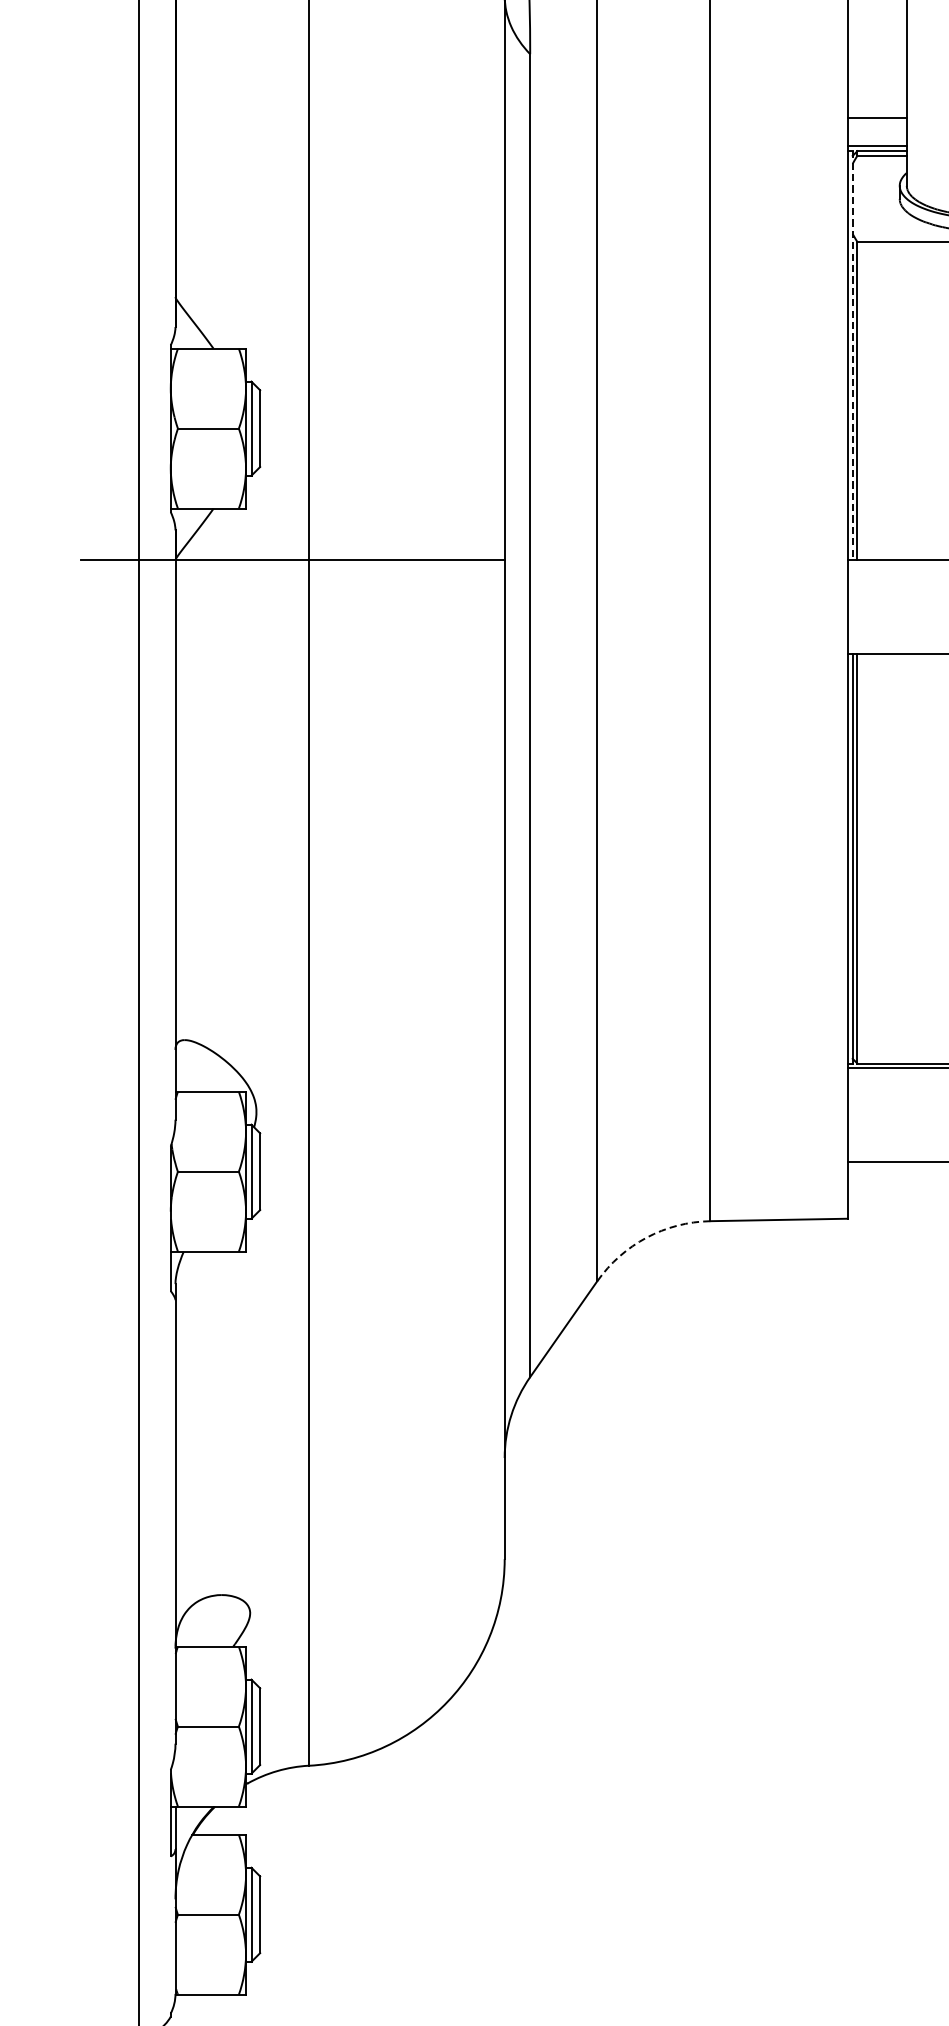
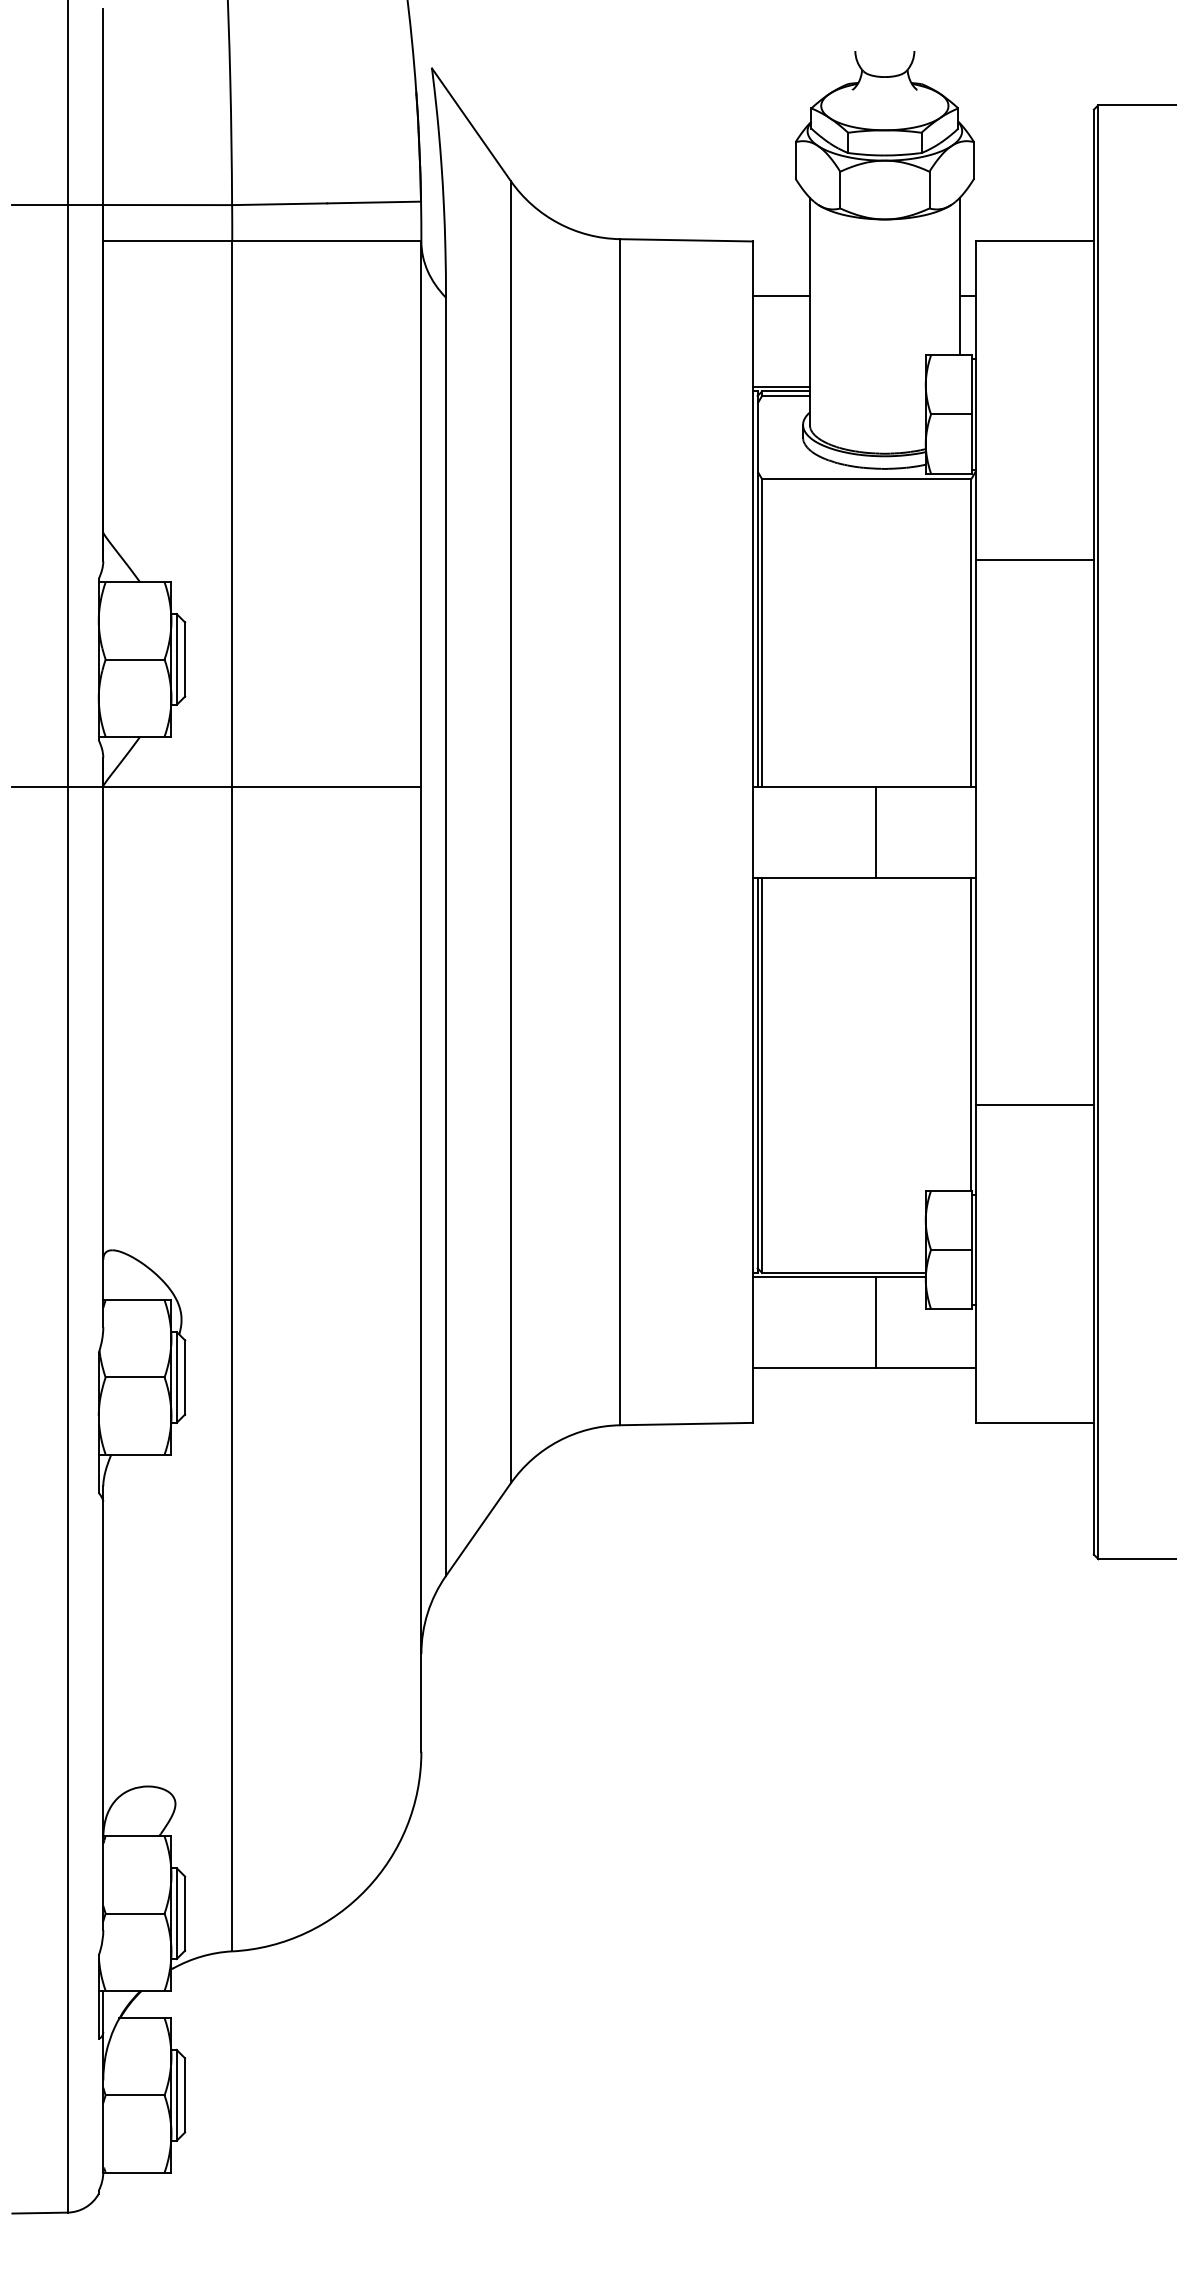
line: (877, 118) -> (781, 296), moved
line: (852, 356) -> (757, 589), dashed -> solid
arc: (646, 1237) -> (558, 1441), dashed -> solid

